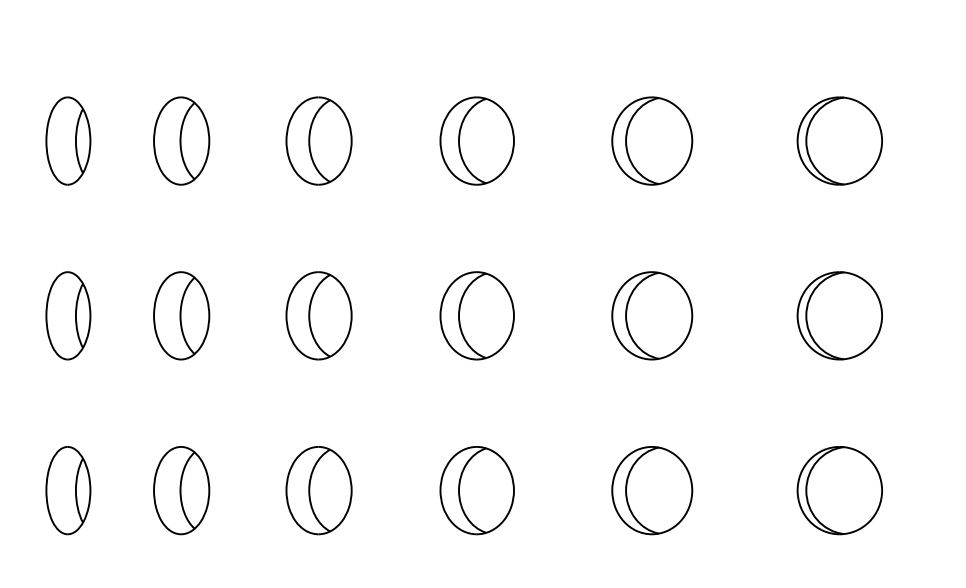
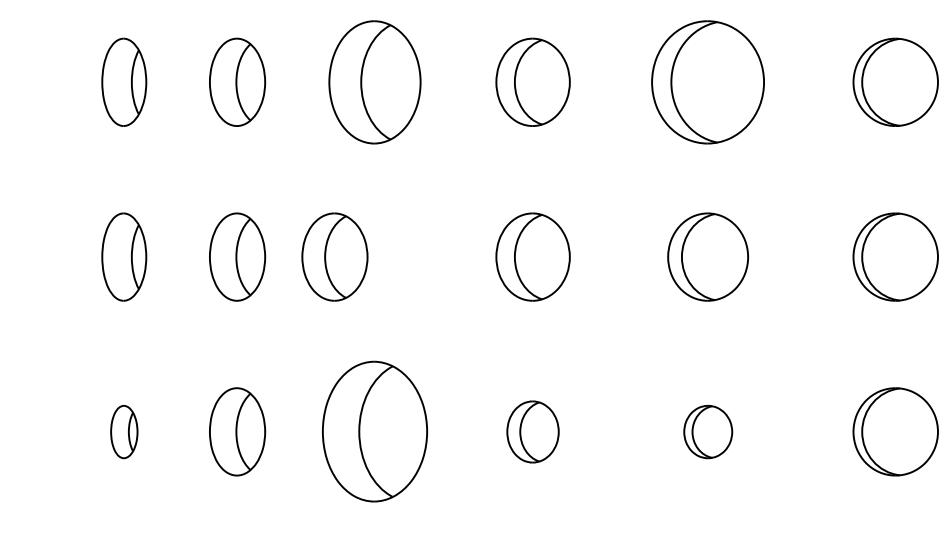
part: (318, 140) -> (374, 81), size x1.4
part: (652, 140) -> (708, 81), size x1.4
part: (318, 315) -> (334, 256), moved
part: (68, 490) -> (124, 431), size x0.6
part: (318, 490) -> (374, 431), size x1.6
part: (476, 490) -> (532, 431), size x0.7
part: (652, 490) -> (708, 431), size x0.6

